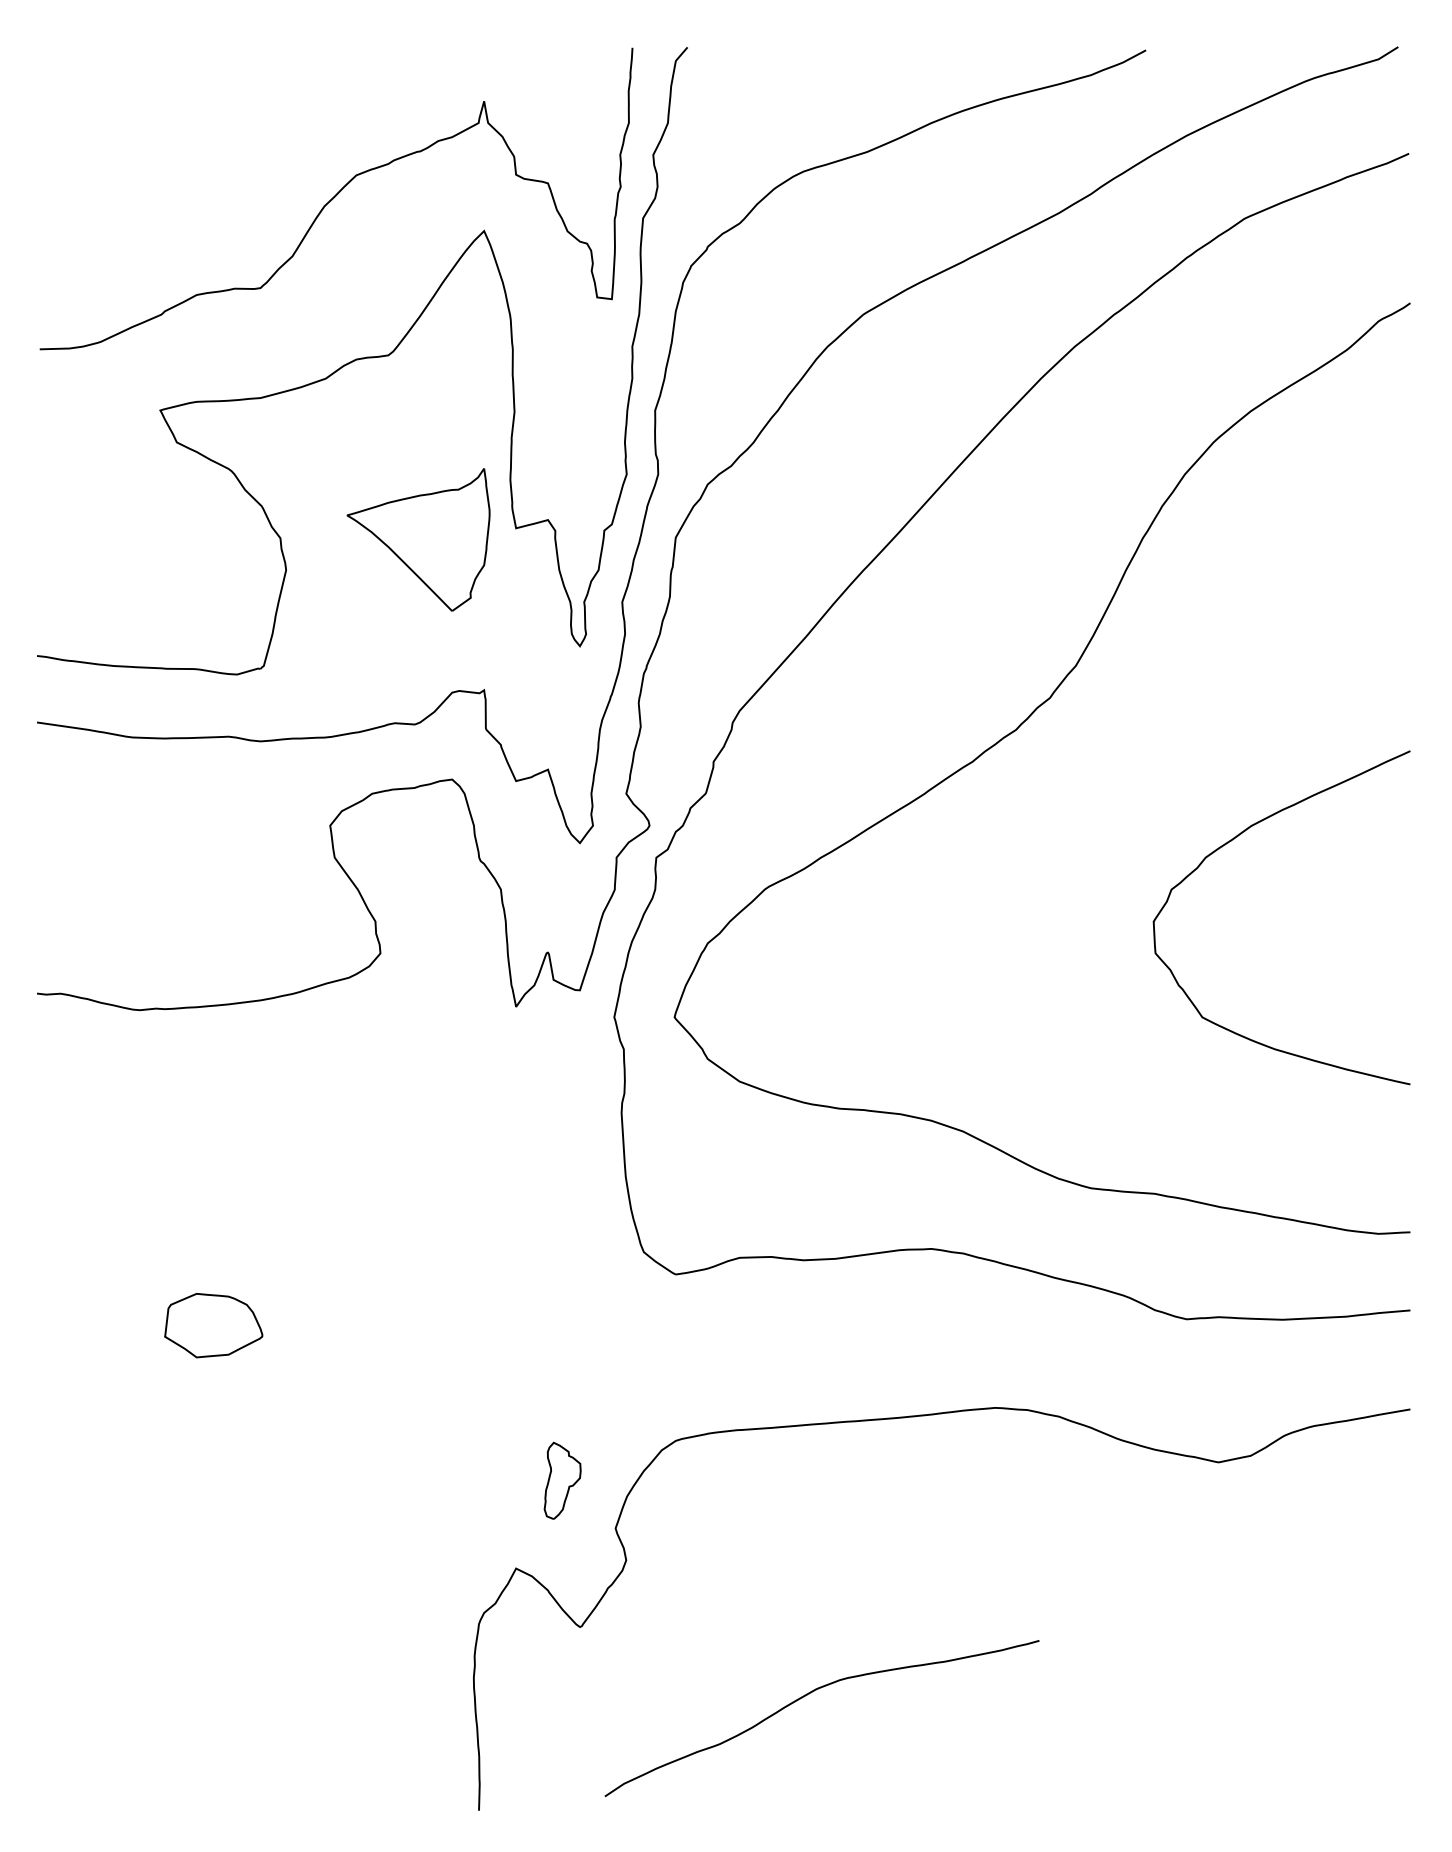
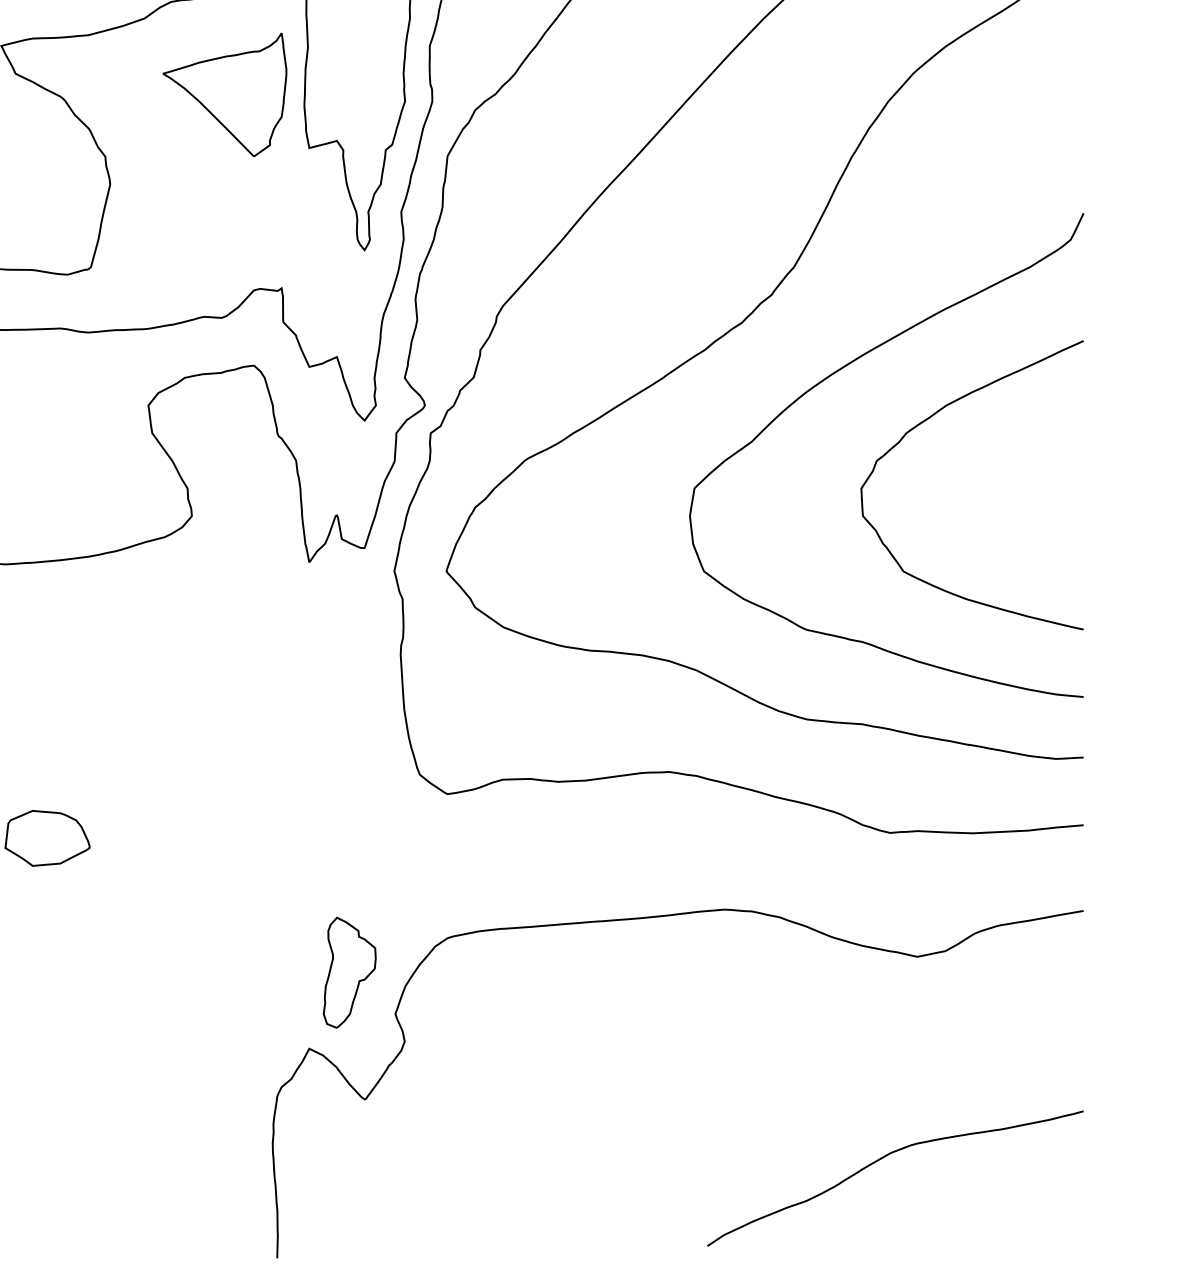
part: (418, 539) -> (224, 94), moved
curve: (1119, 791) -> (831, 375), added
part: (562, 1480) -> (349, 972), size x1.67
curve: (809, 1694) -> (884, 1157), moved

